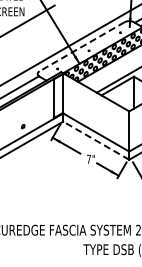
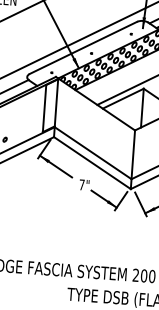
line: (81, 47) -> (82, 48), dashed -> solid
line: (95, 140) -> (91, 162), dashed -> solid

